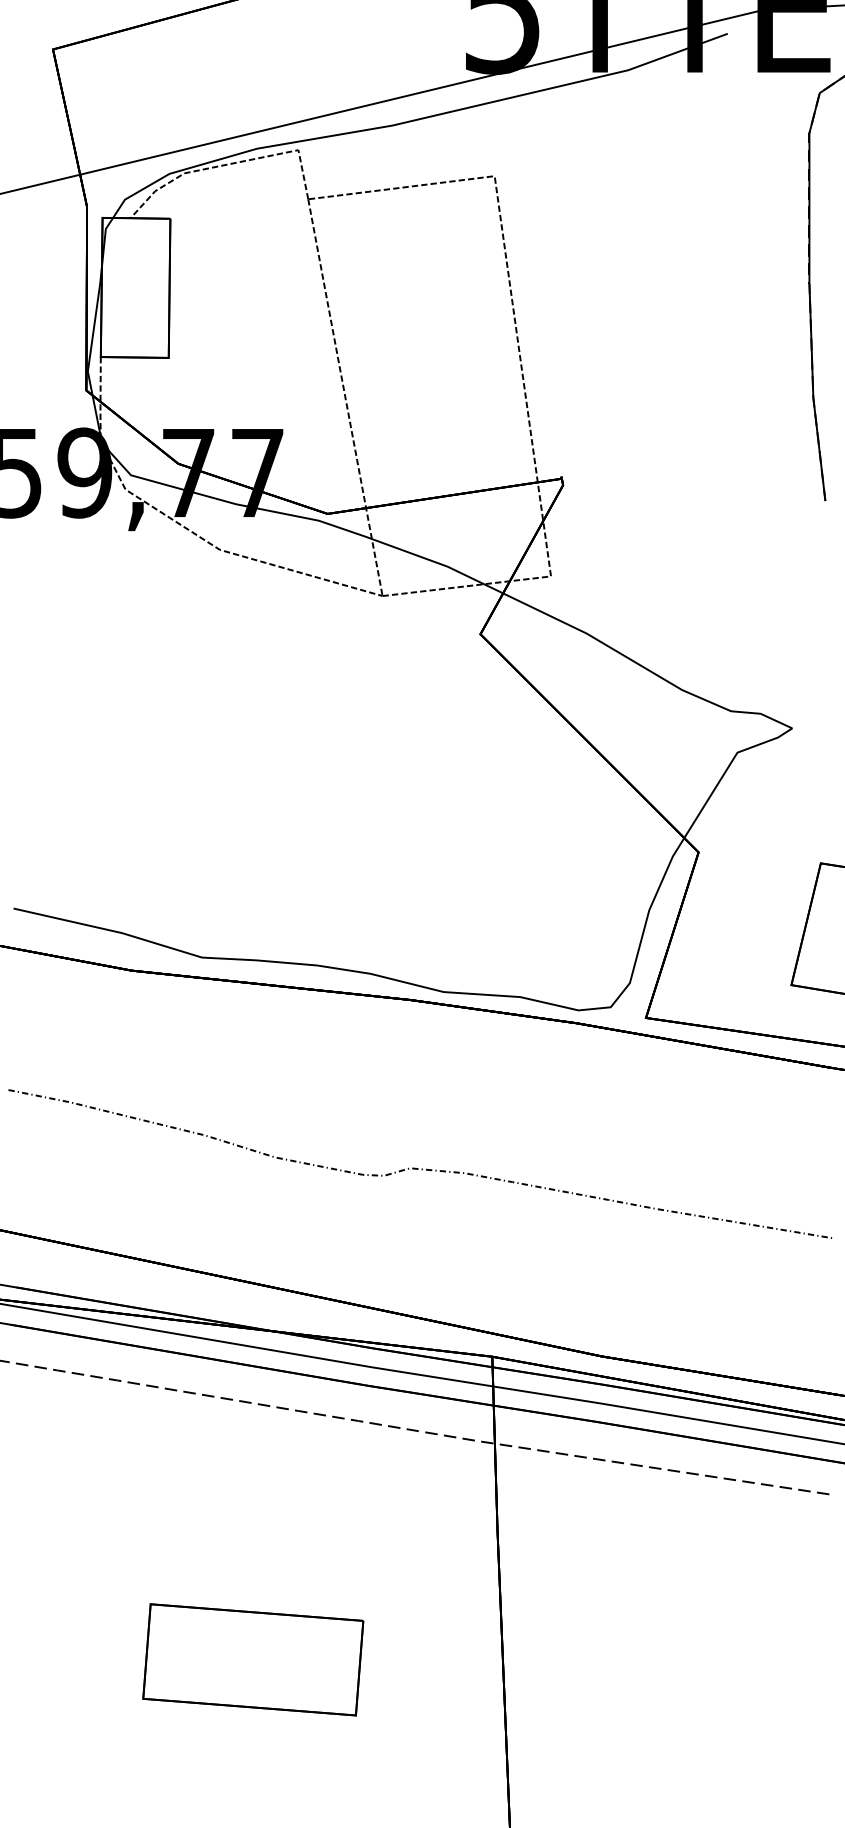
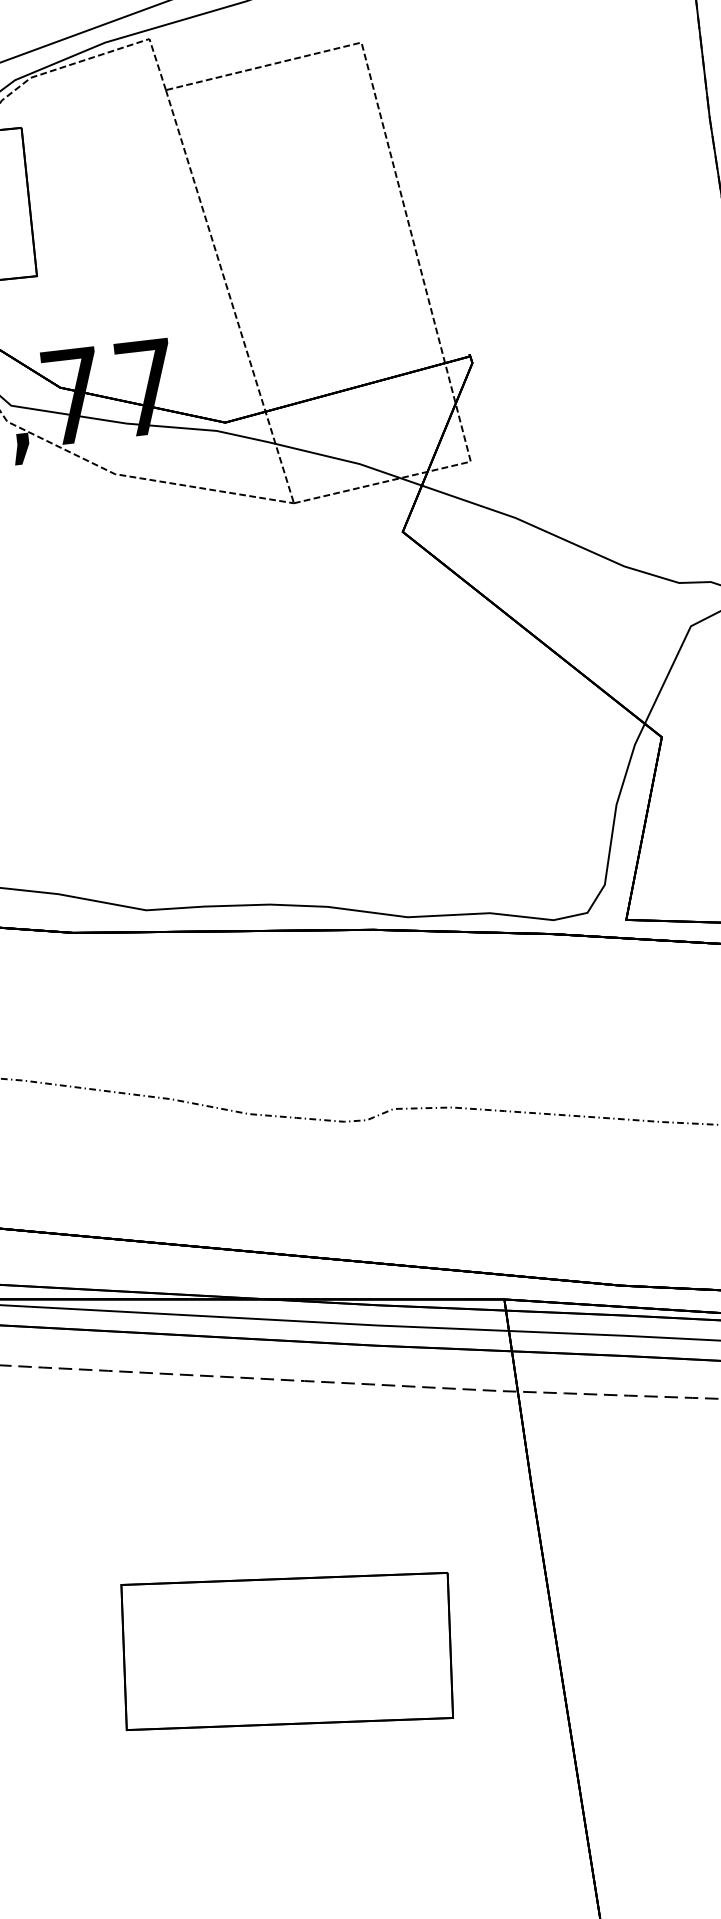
part: (253, 1659) -> (287, 1651), size x1.43

